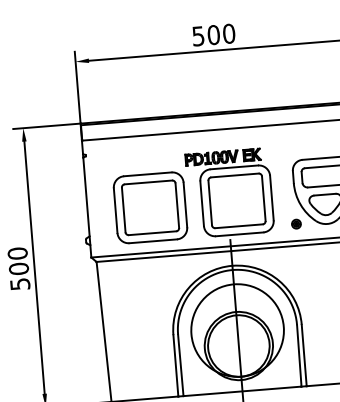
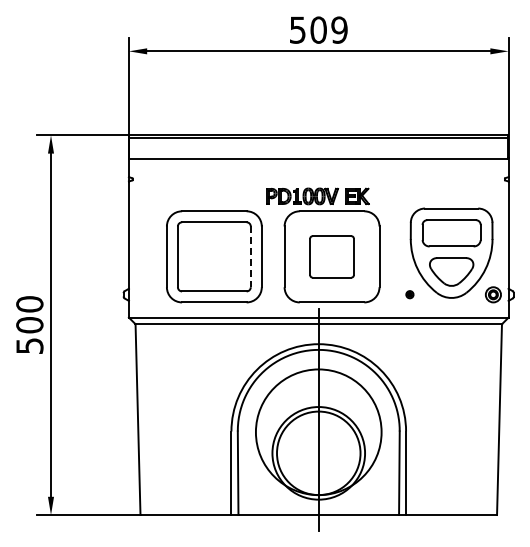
text: (229, 33) -> (339, 29), 500 -> 509
part: (236, 200) -> (331, 256), size x0.6
line: (177, 206) -> (250, 257), solid -> dashed
part: (296, 223) -> (409, 294), size x0.6

